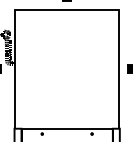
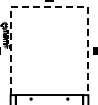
line: (67, 10) -> (49, 7), solid -> dashed

